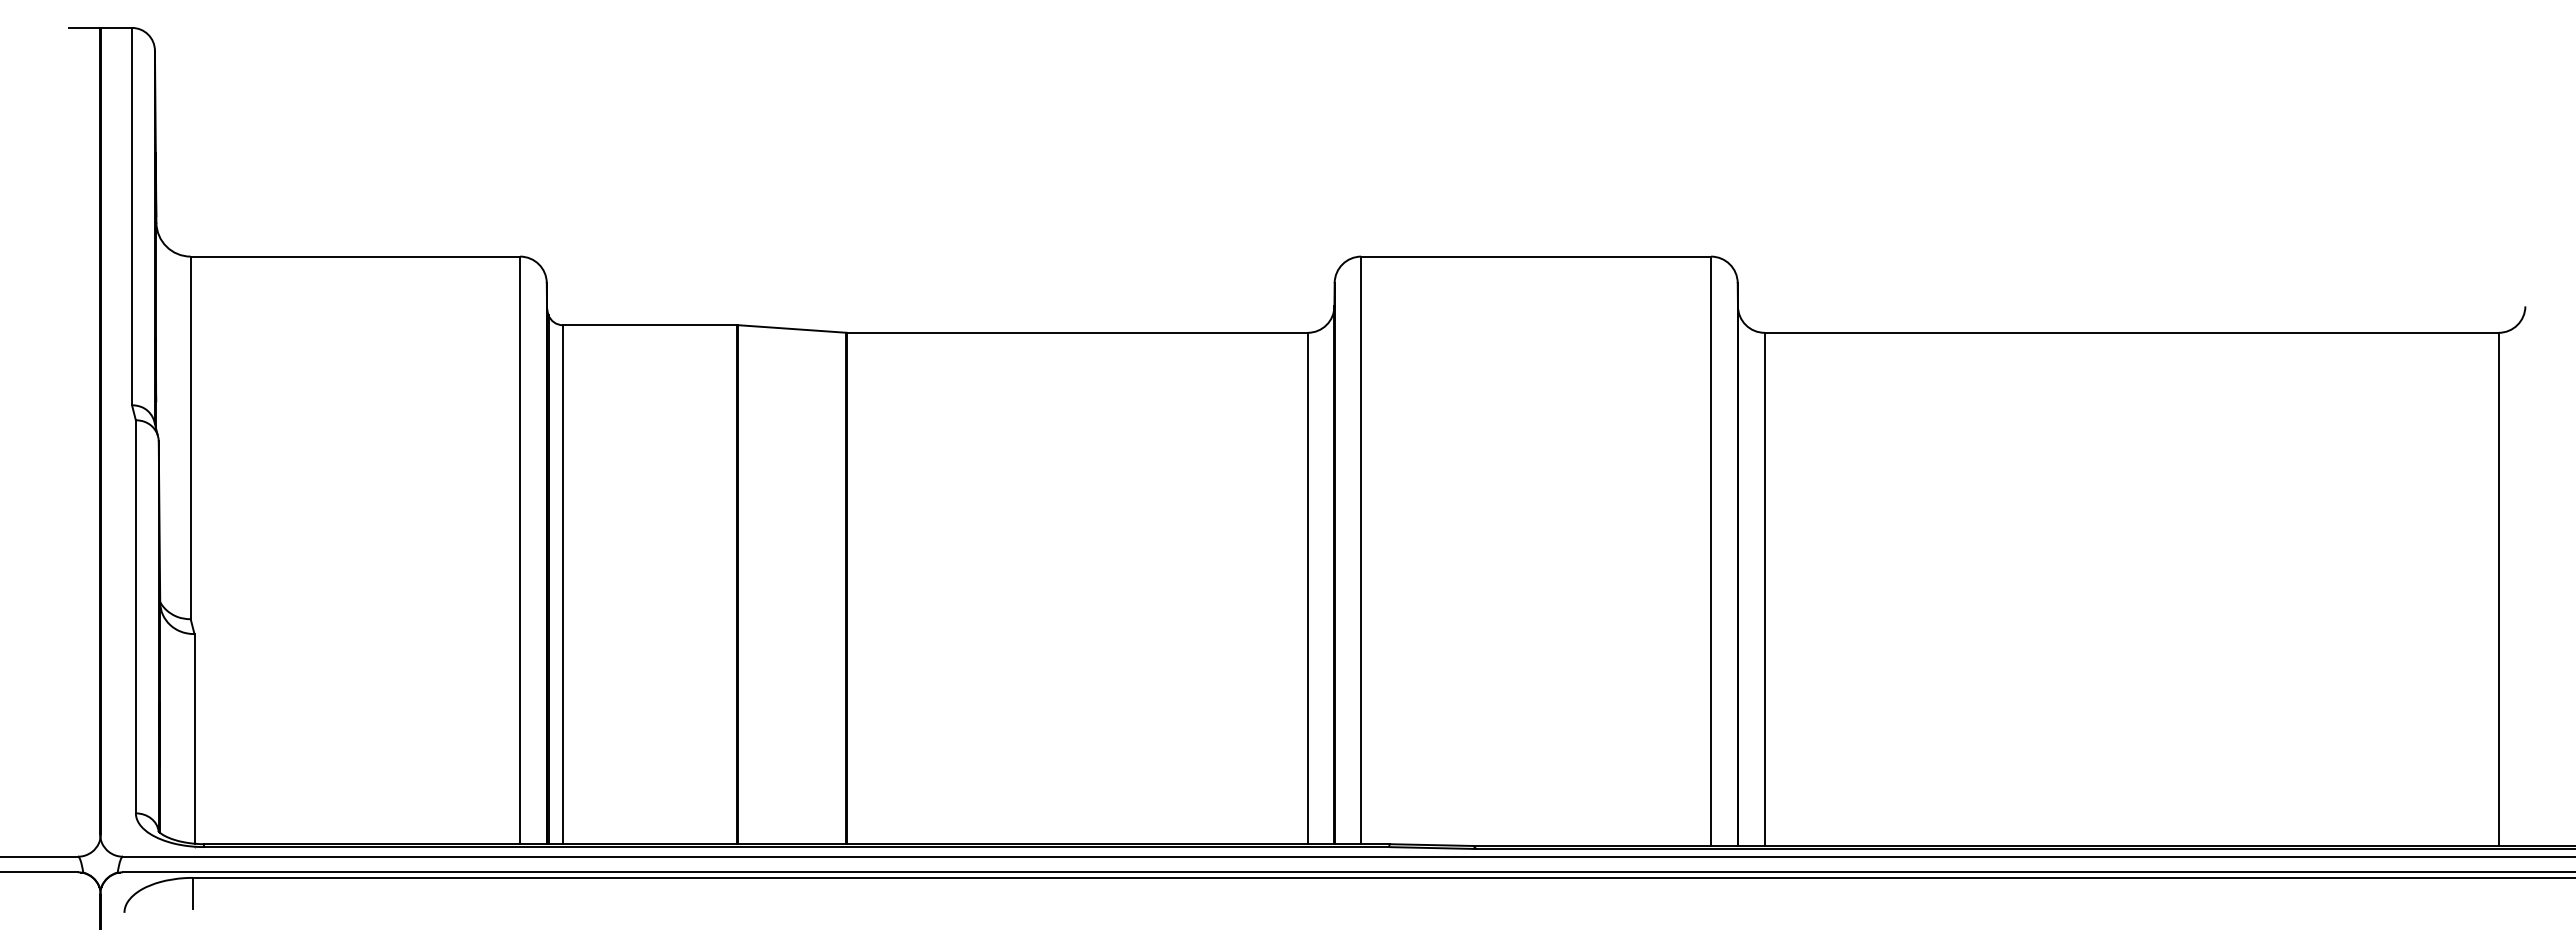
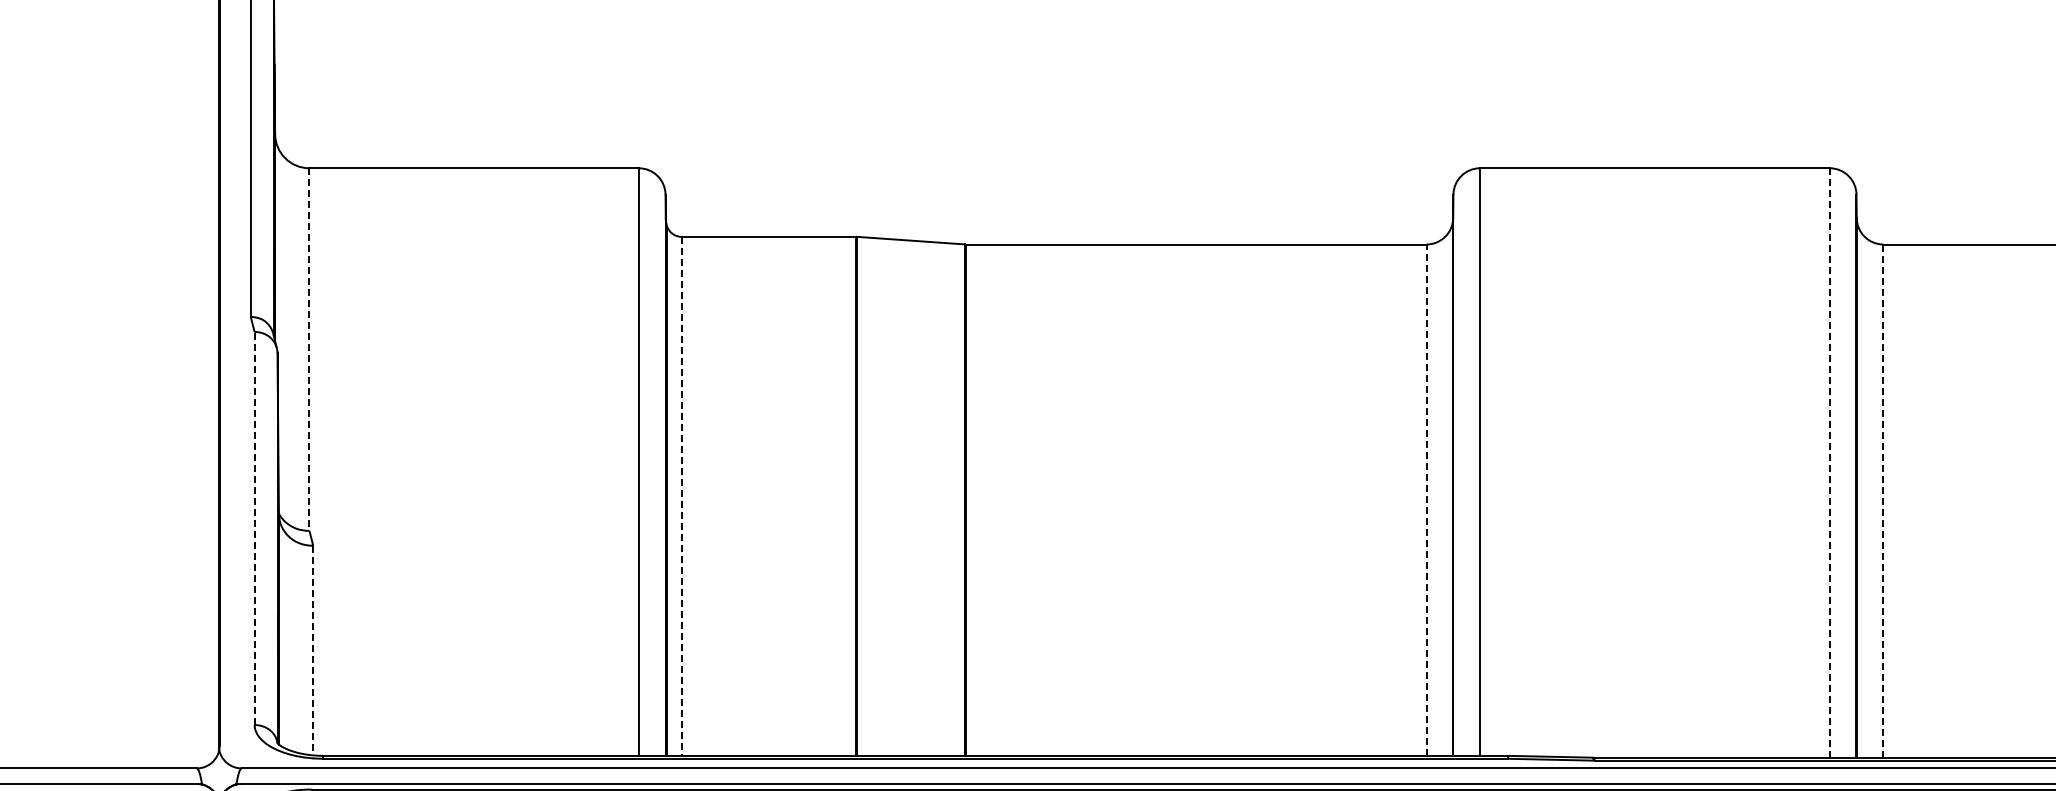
line: (190, 438) -> (309, 350), solid -> dashed
line: (1711, 551) -> (1830, 463), solid -> dashed
line: (562, 585) -> (681, 497), solid -> dashed
line: (1307, 588) -> (1426, 500), solid -> dashed
line: (1764, 589) -> (1883, 501), solid -> dashed
line: (135, 616) -> (254, 528), solid -> dashed
line: (194, 738) -> (313, 650), solid -> dashed

